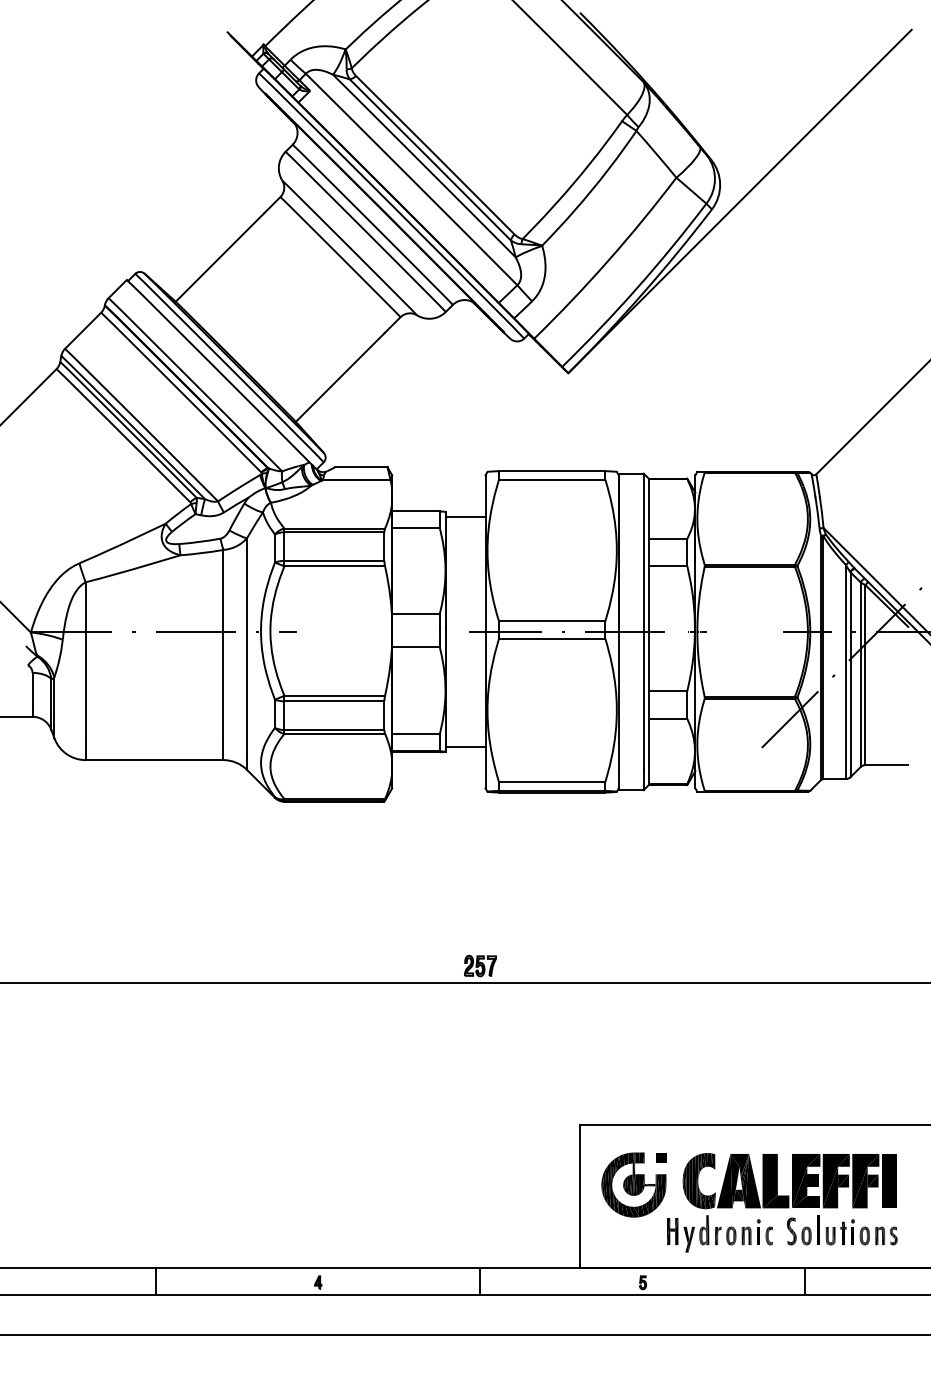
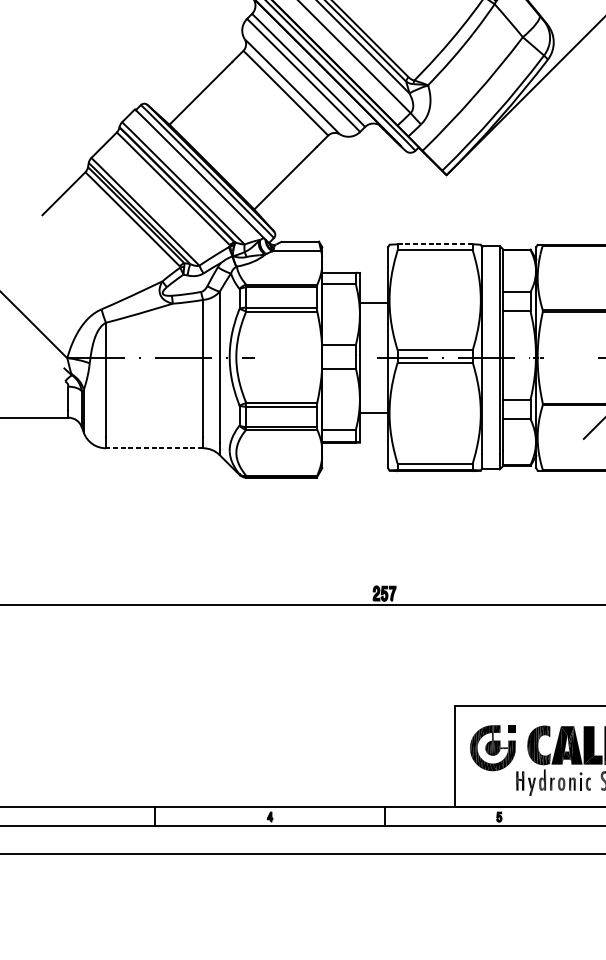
line: (552, 471) -> (435, 244), solid -> dashed
line: (465, 516) -> (374, 302), moved
line: (465, 746) -> (374, 412), moved
line: (154, 760) -> (154, 448), solid -> dashed

